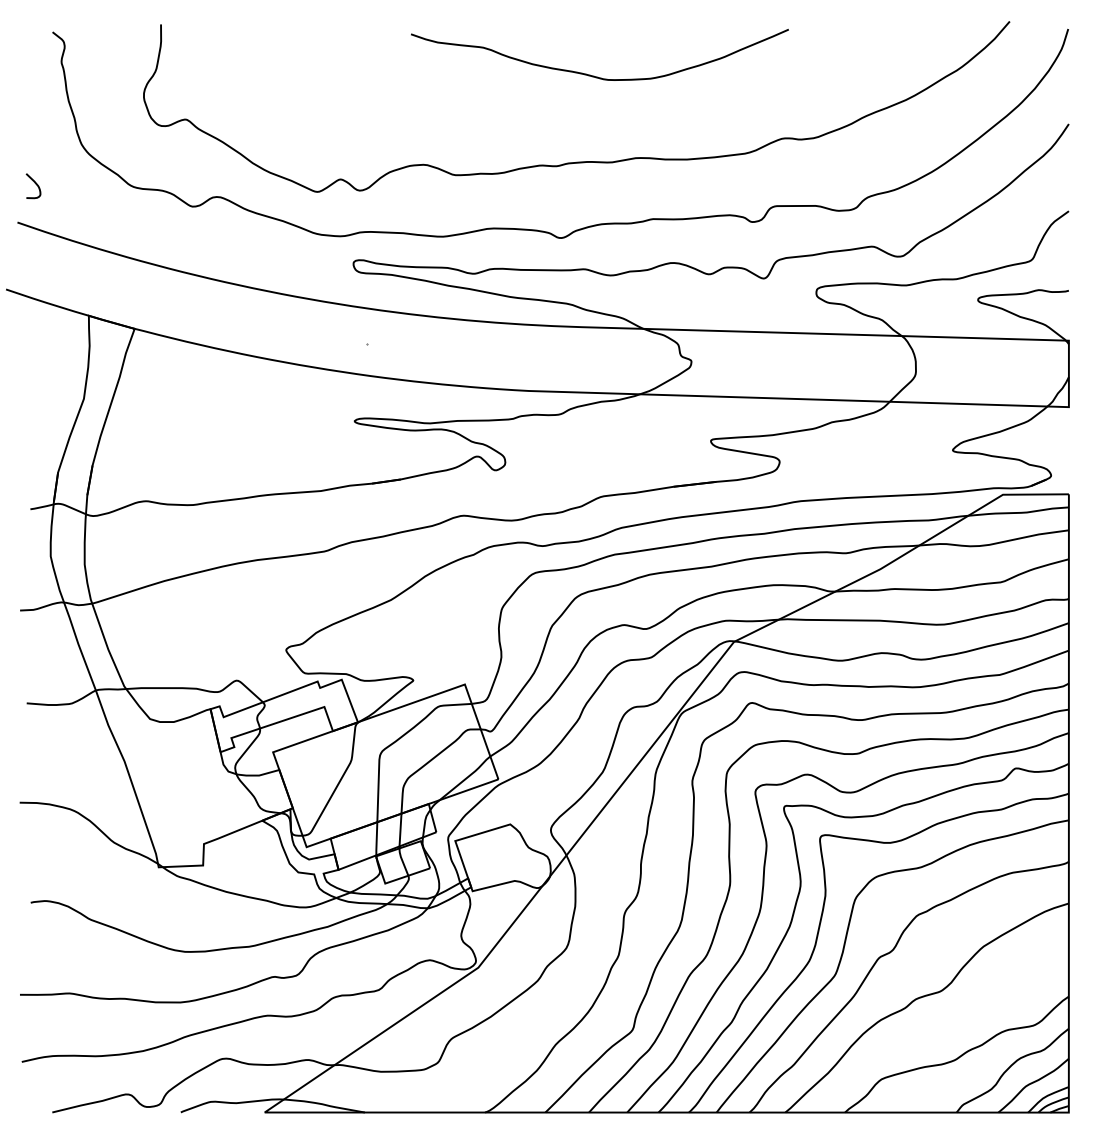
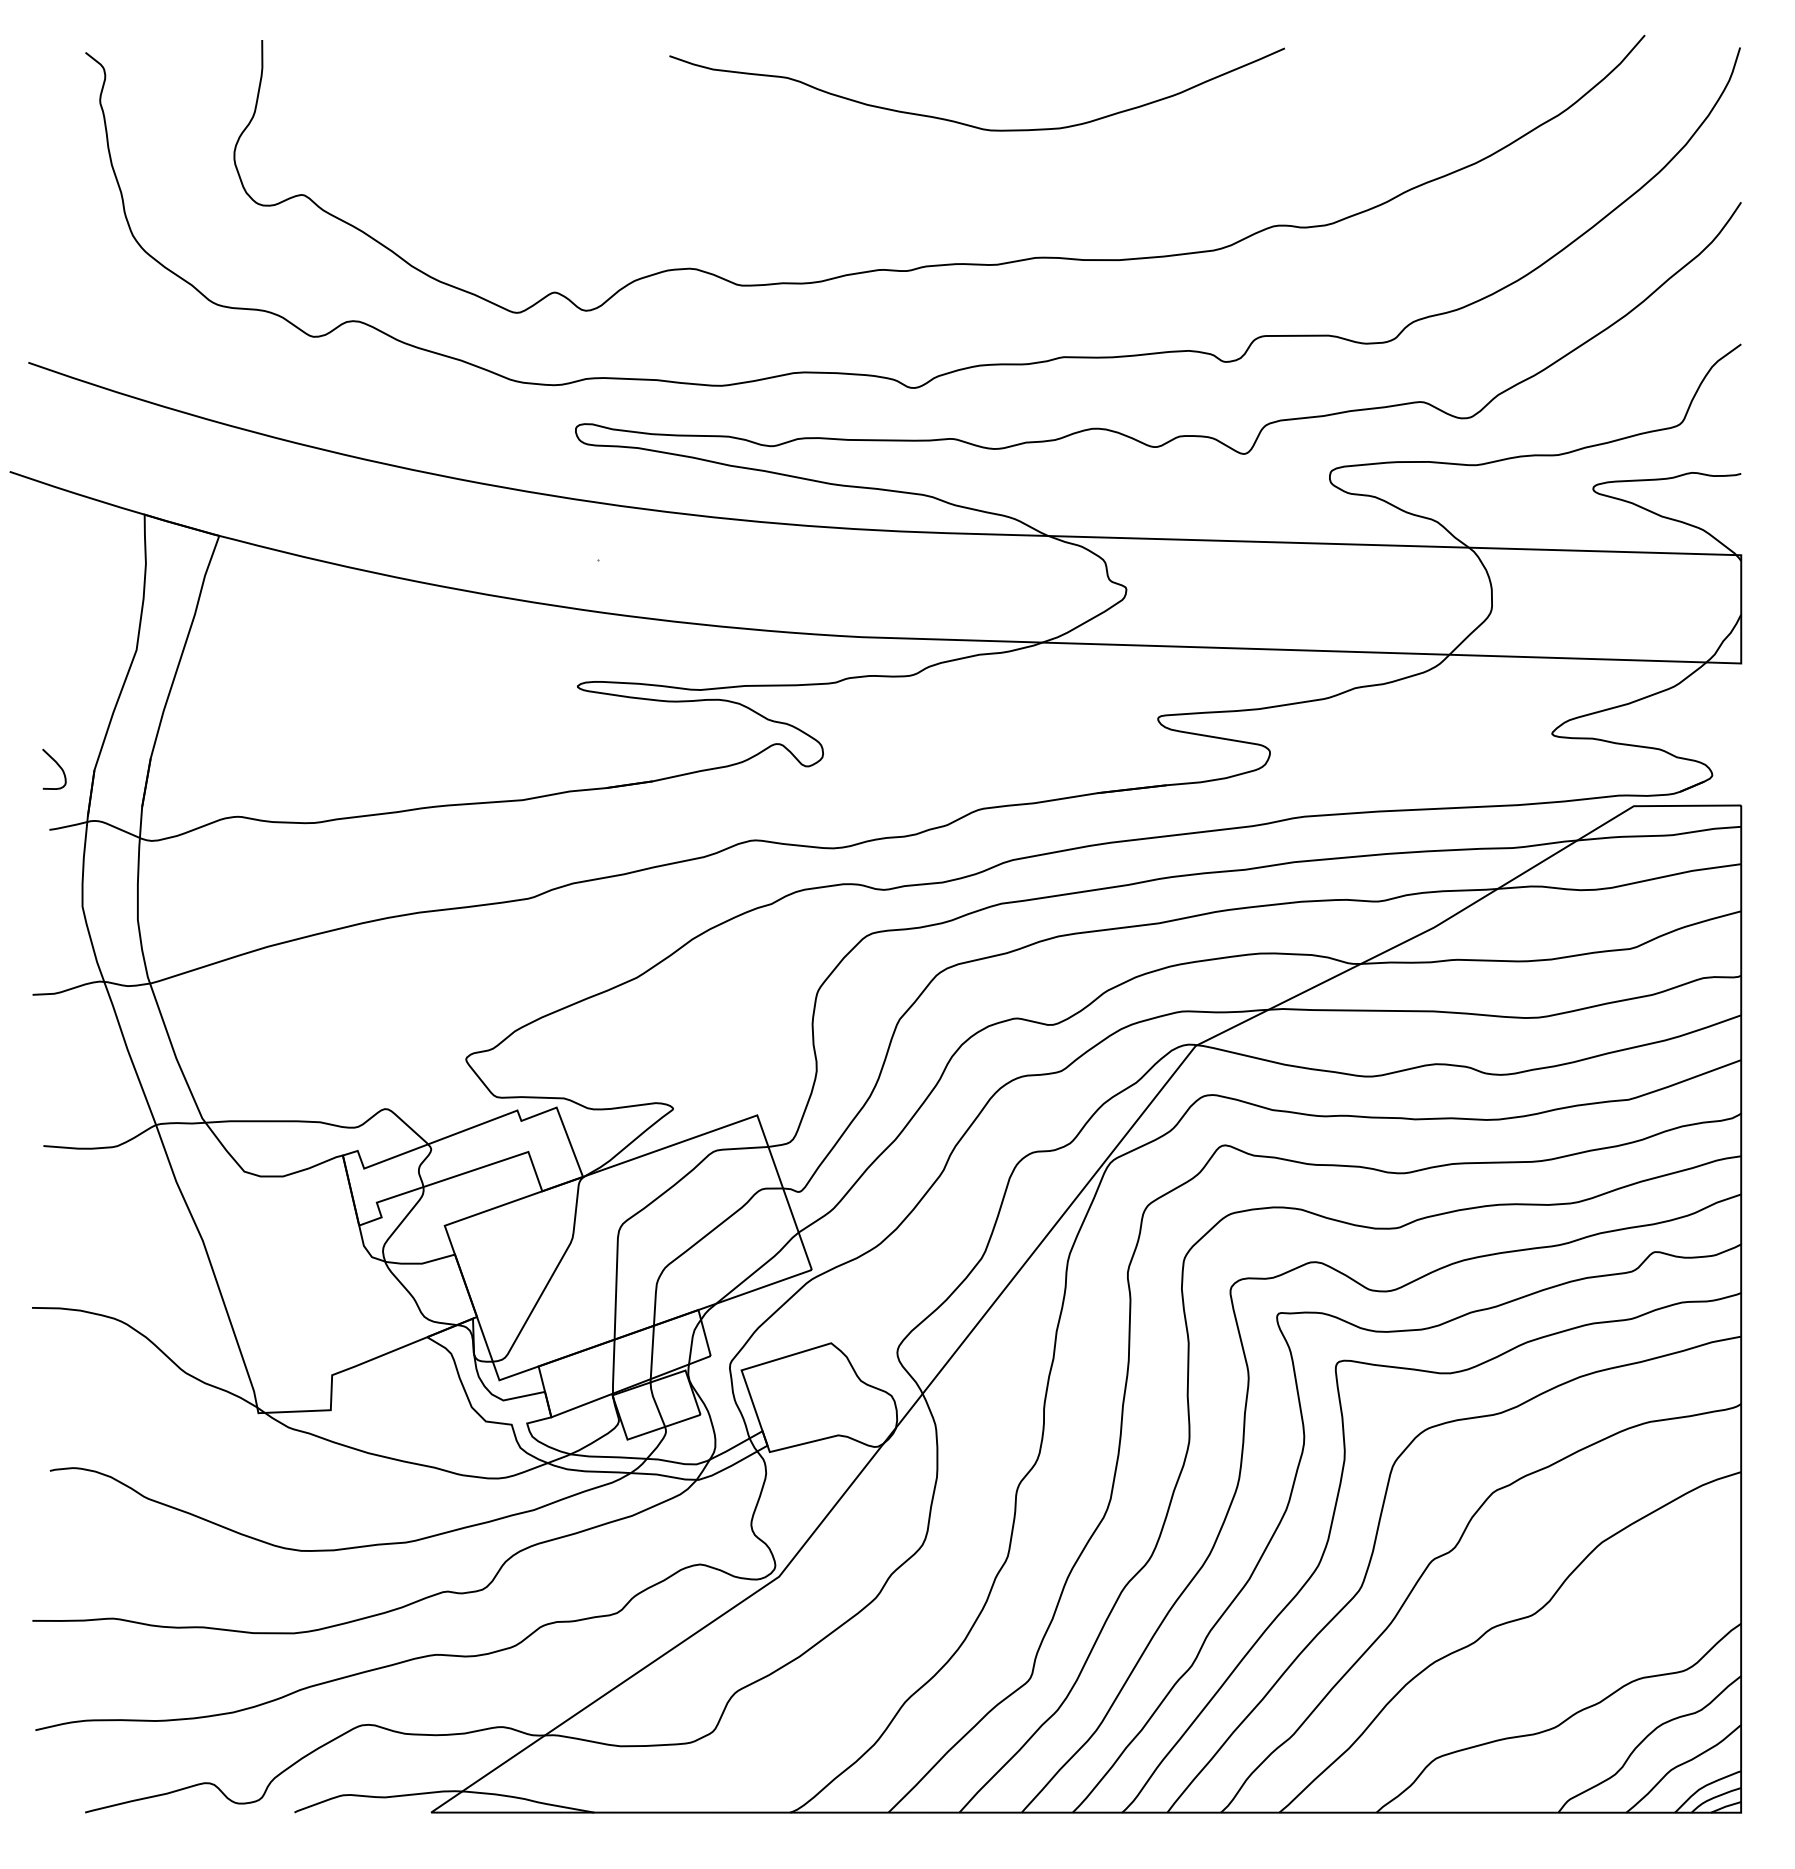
curve: (35, 184) -> (57, 766), moved

